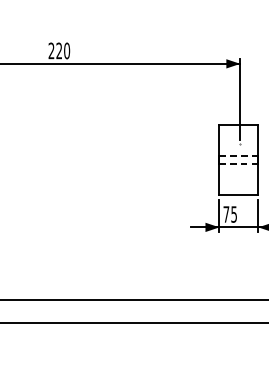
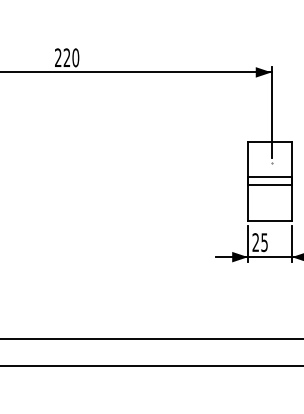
line: (238, 156) -> (269, 176), dashed -> solid
line: (238, 163) -> (269, 185), dashed -> solid
text: (226, 214) -> (255, 242), 75 -> 25

